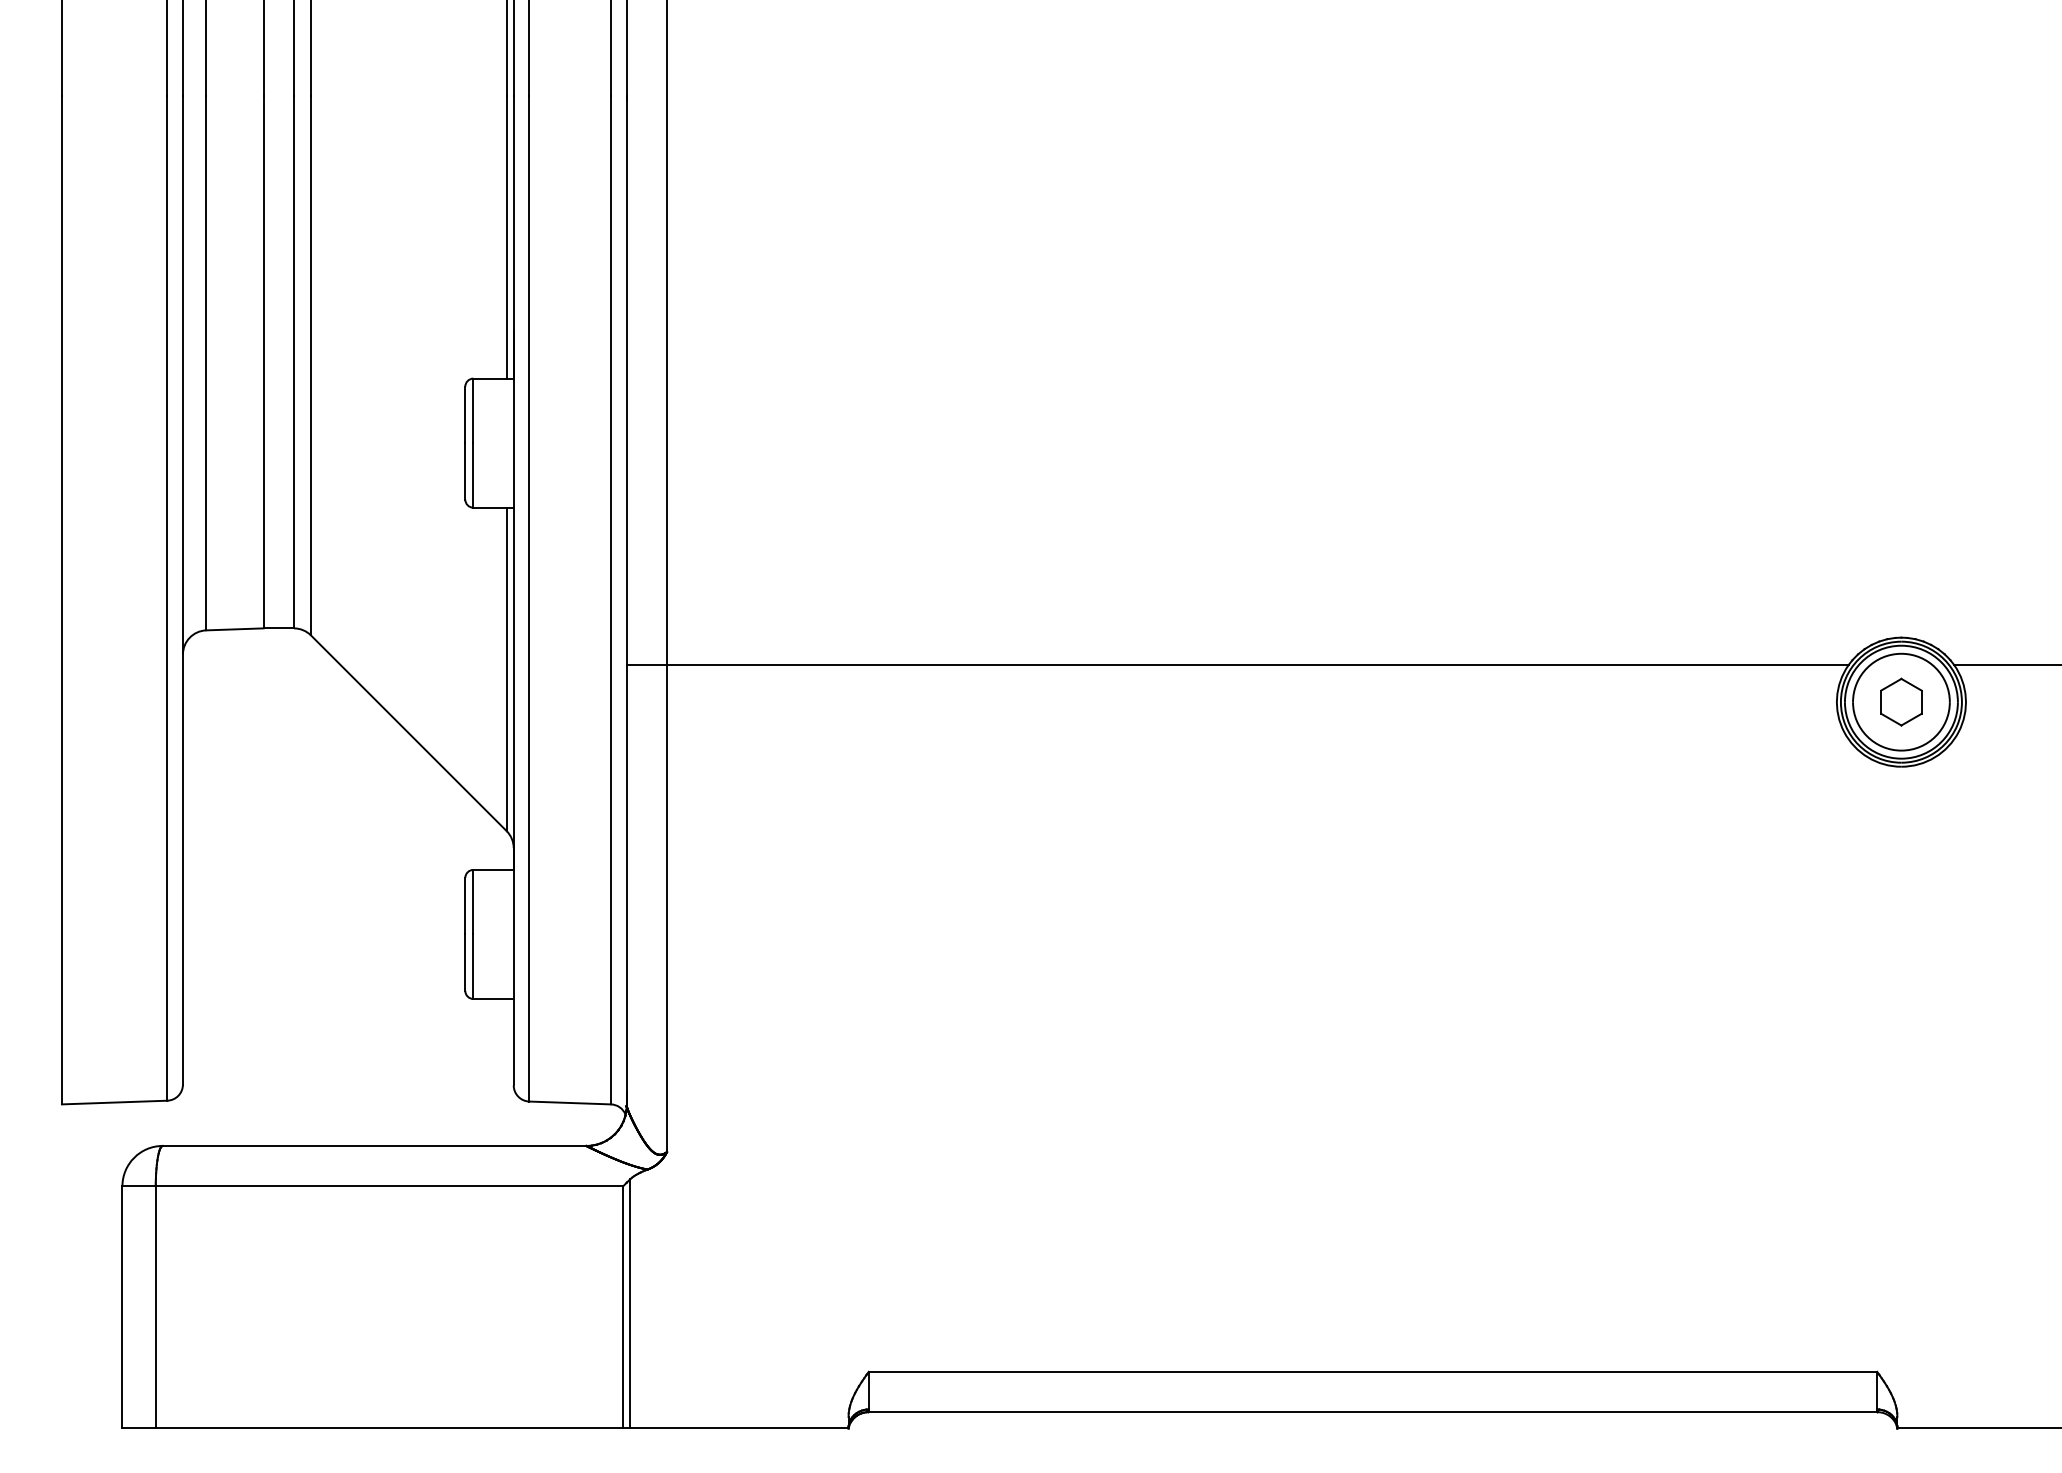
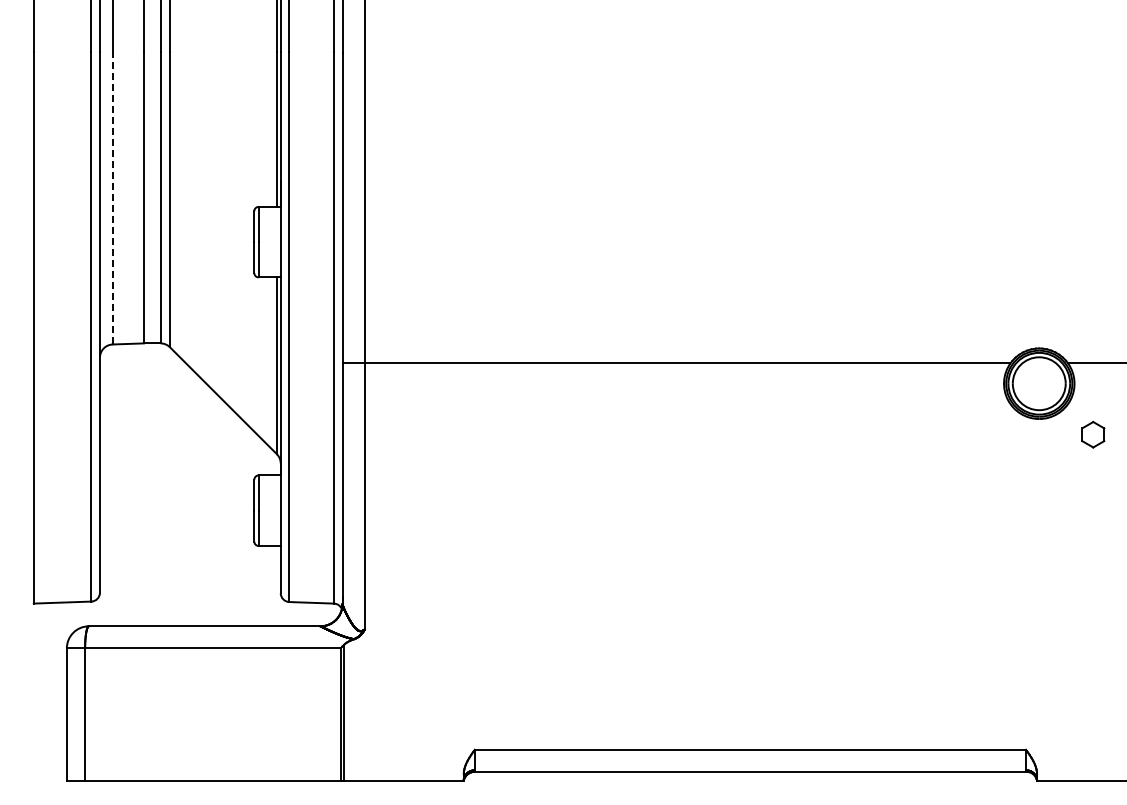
line: (205, 361) -> (112, 197), solid -> dashed
part: (1901, 701) -> (1093, 434), moved

